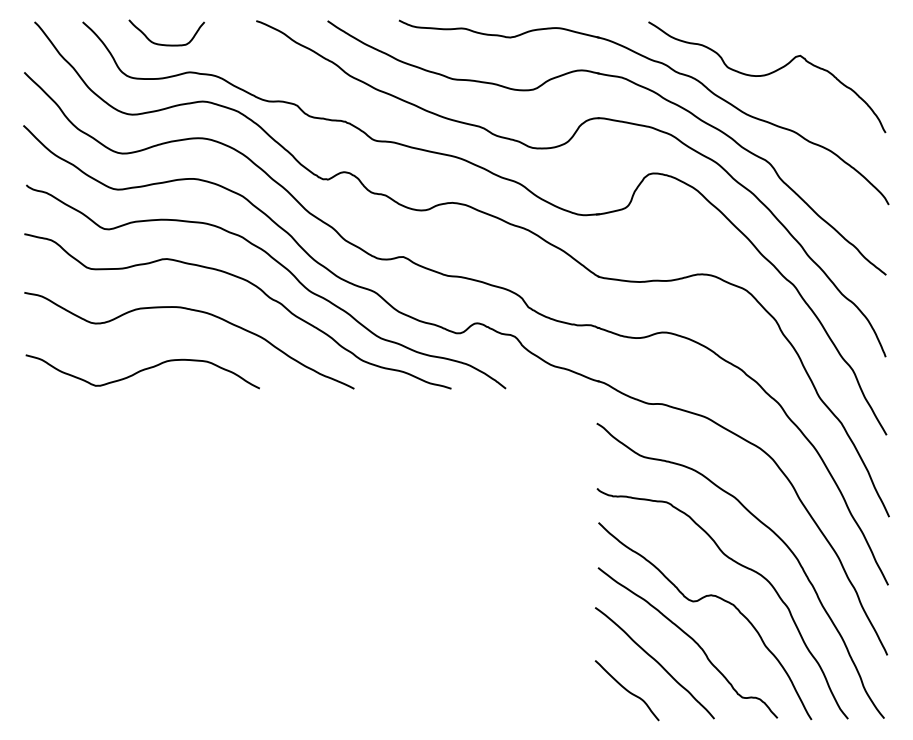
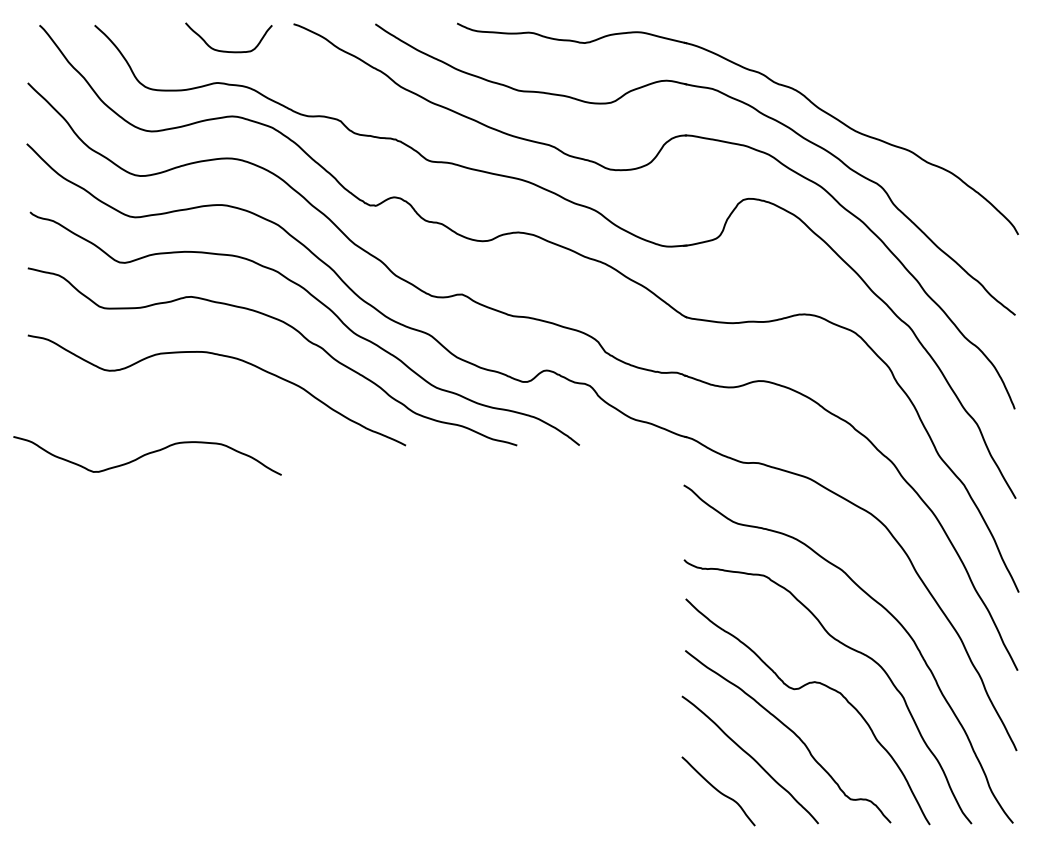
curve: (166, 44) -> (228, 51), moved
curve: (767, 75) -> (879, 86), removed
curve: (142, 371) -> (147, 455), moved

